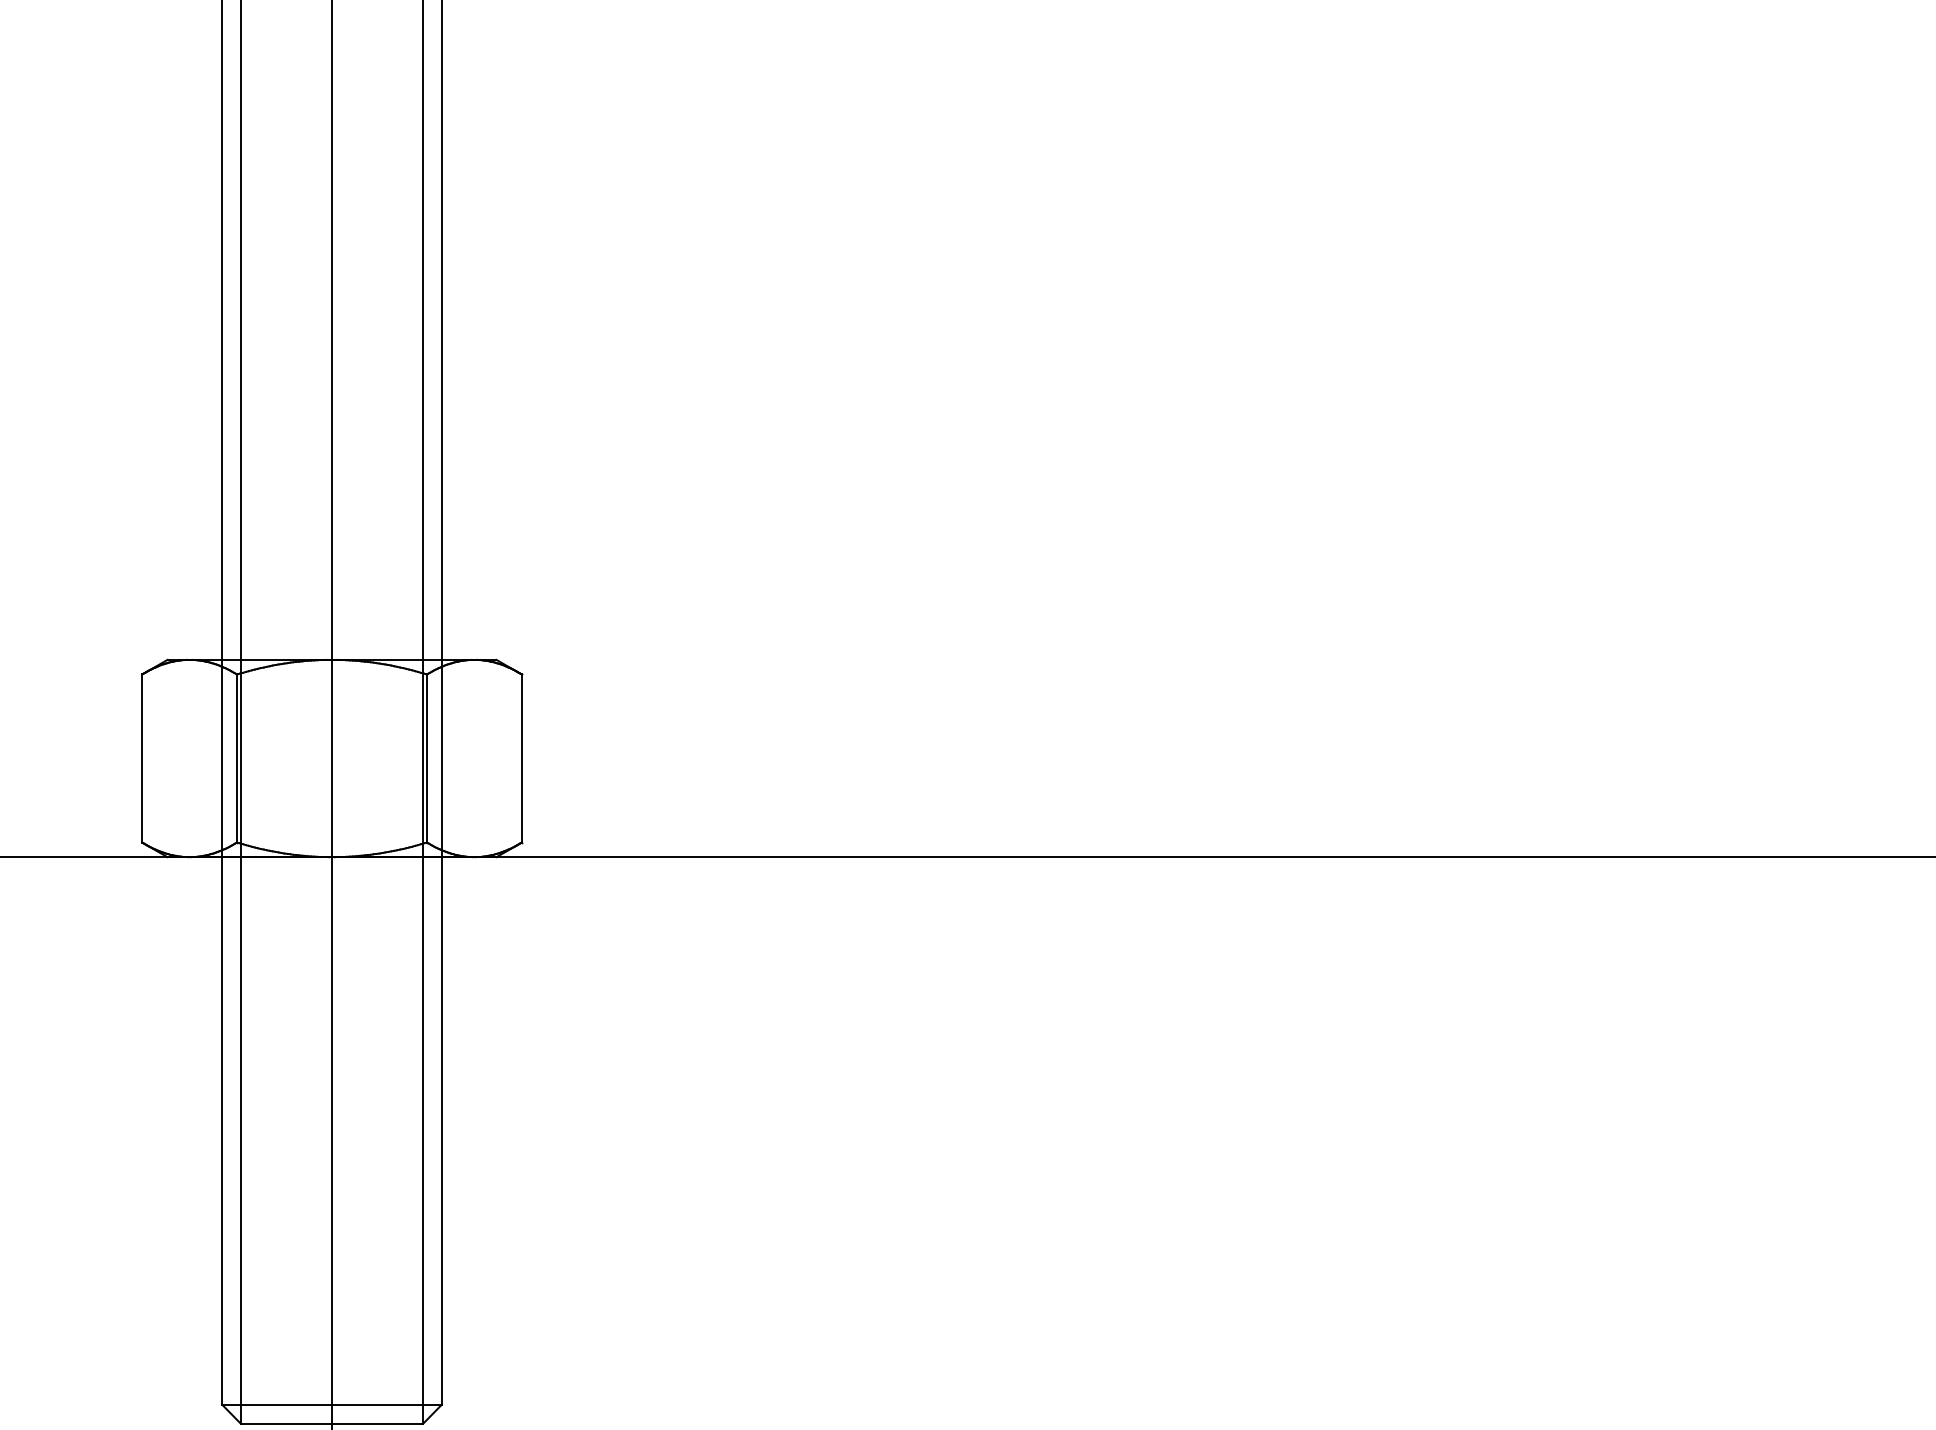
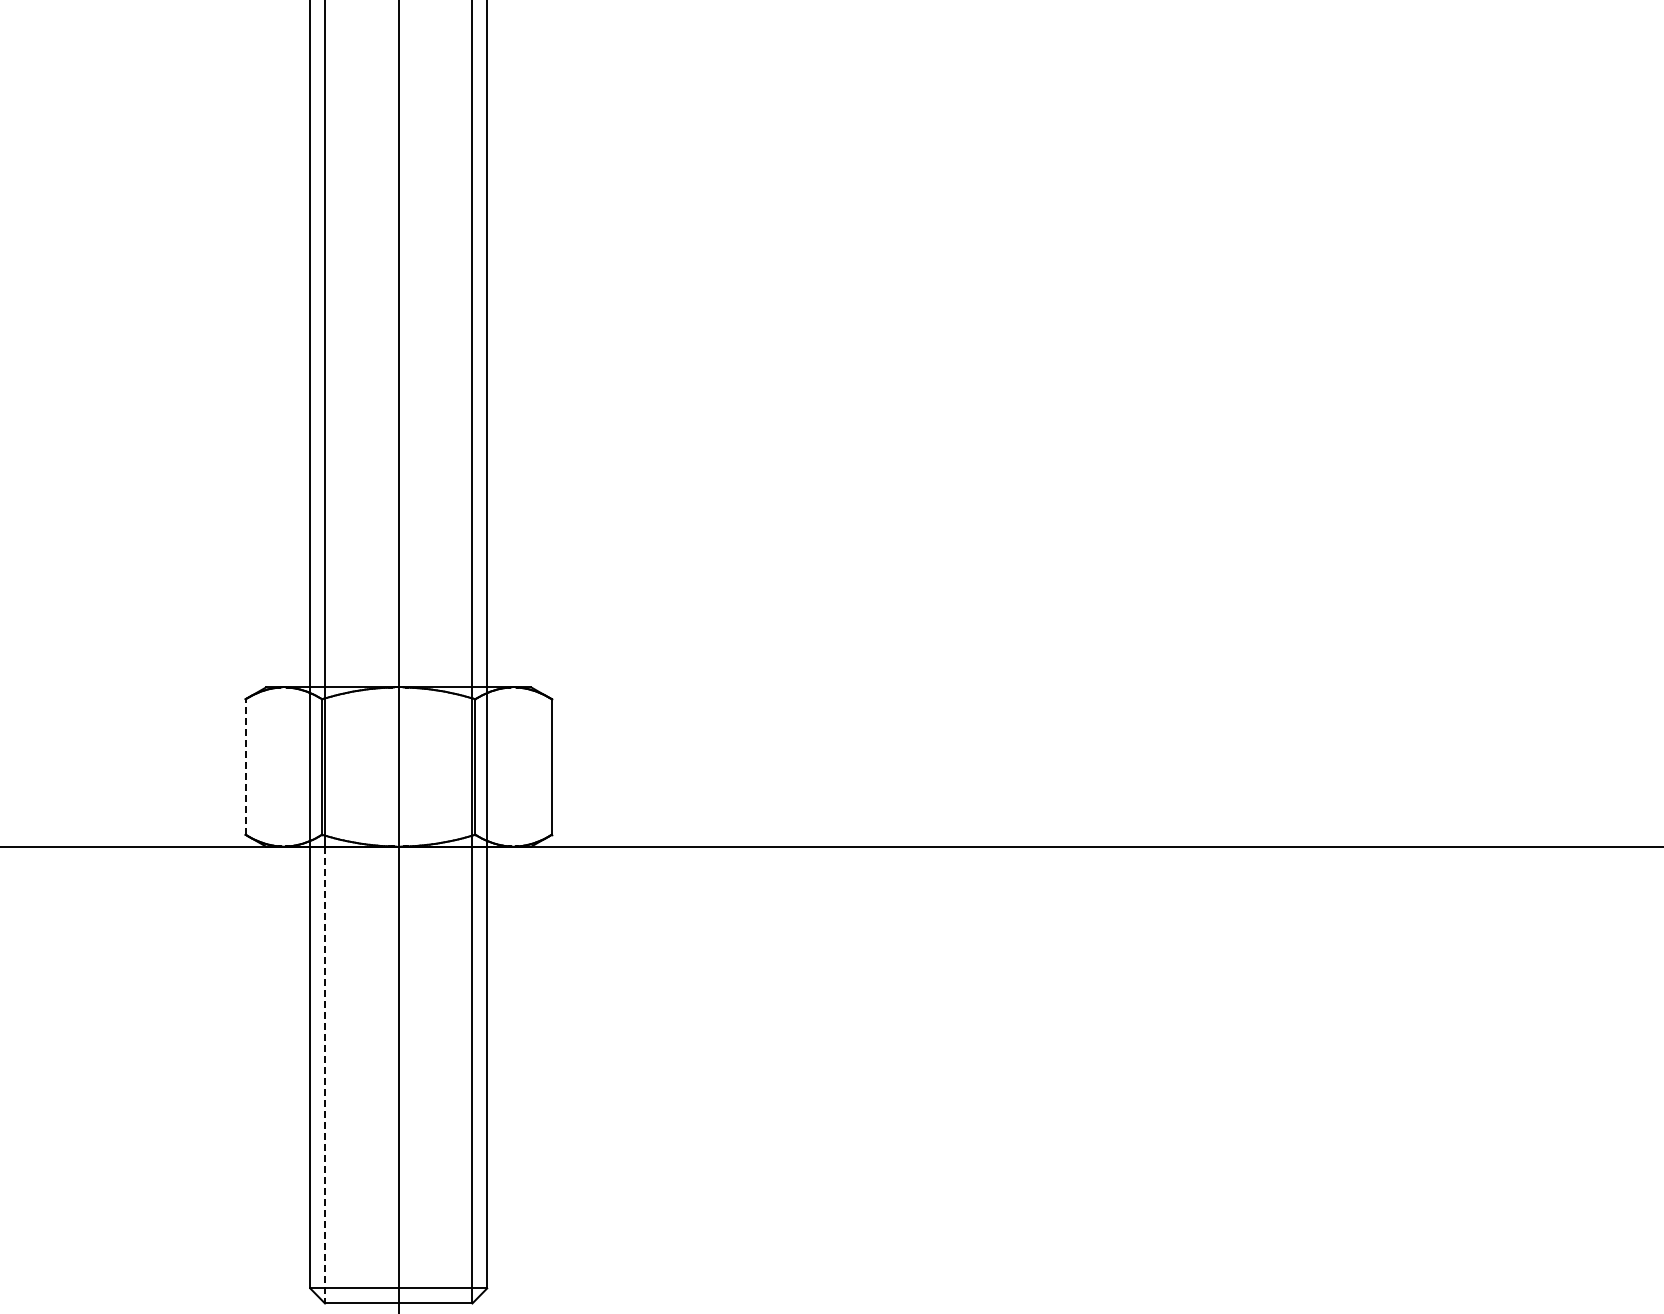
line: (142, 759) -> (245, 767), solid -> dashed
line: (241, 1140) -> (325, 1075), solid -> dashed

